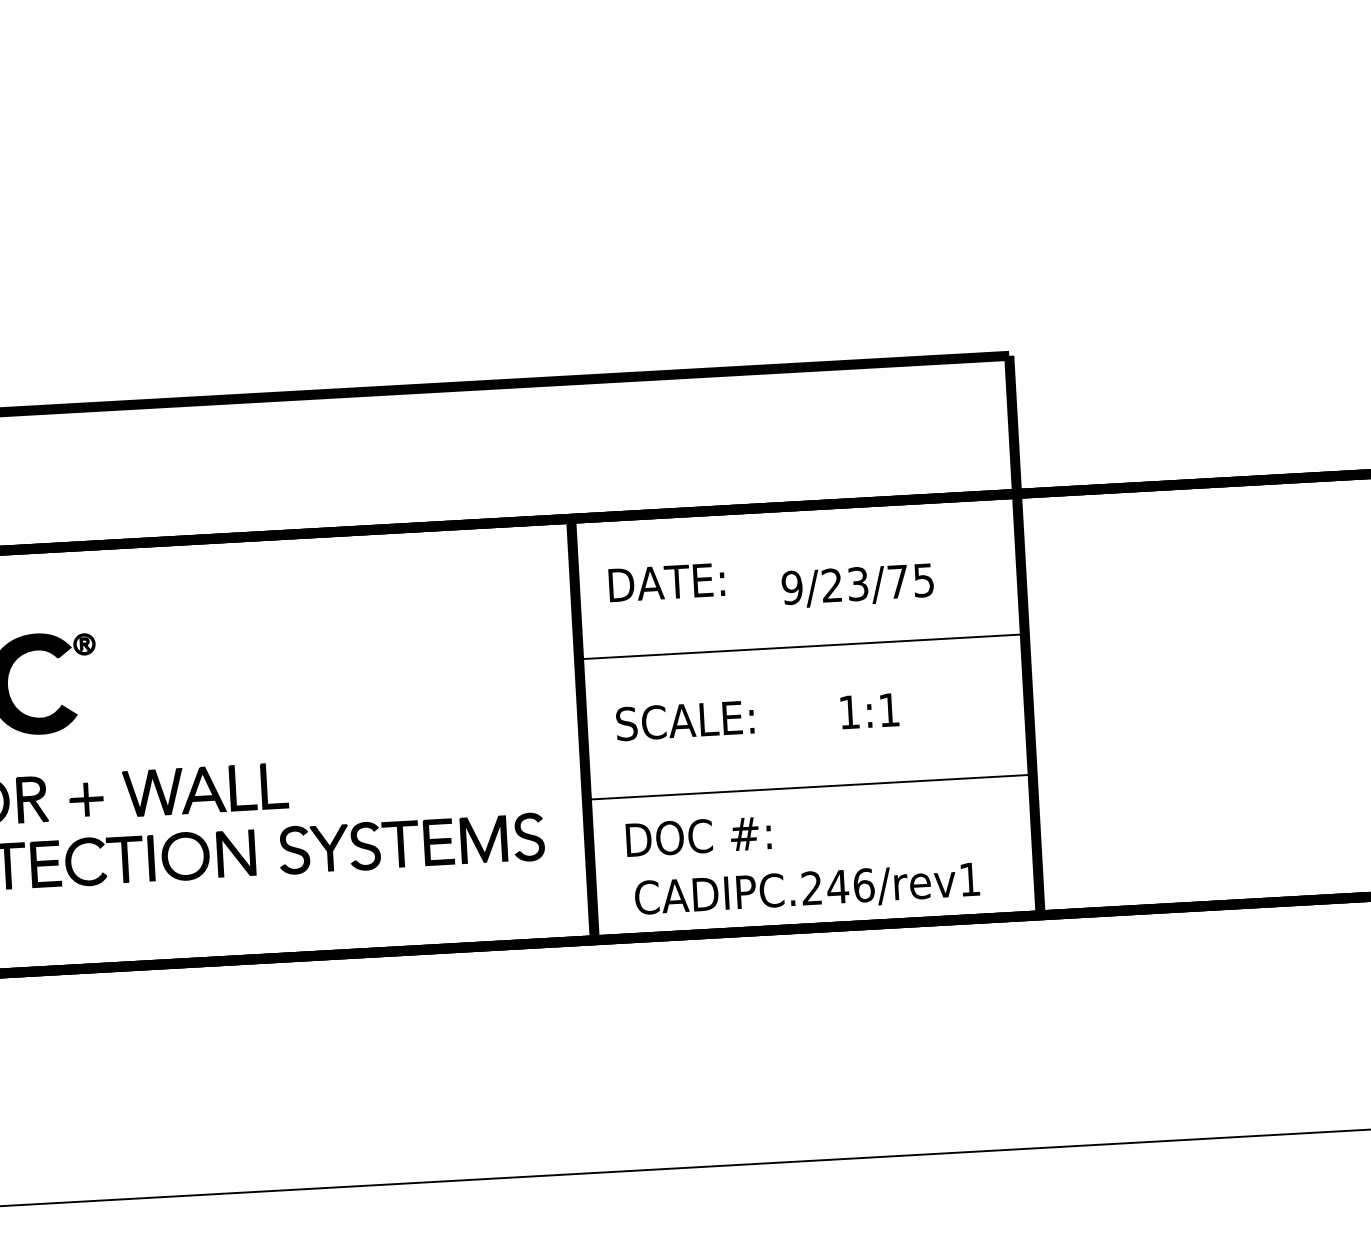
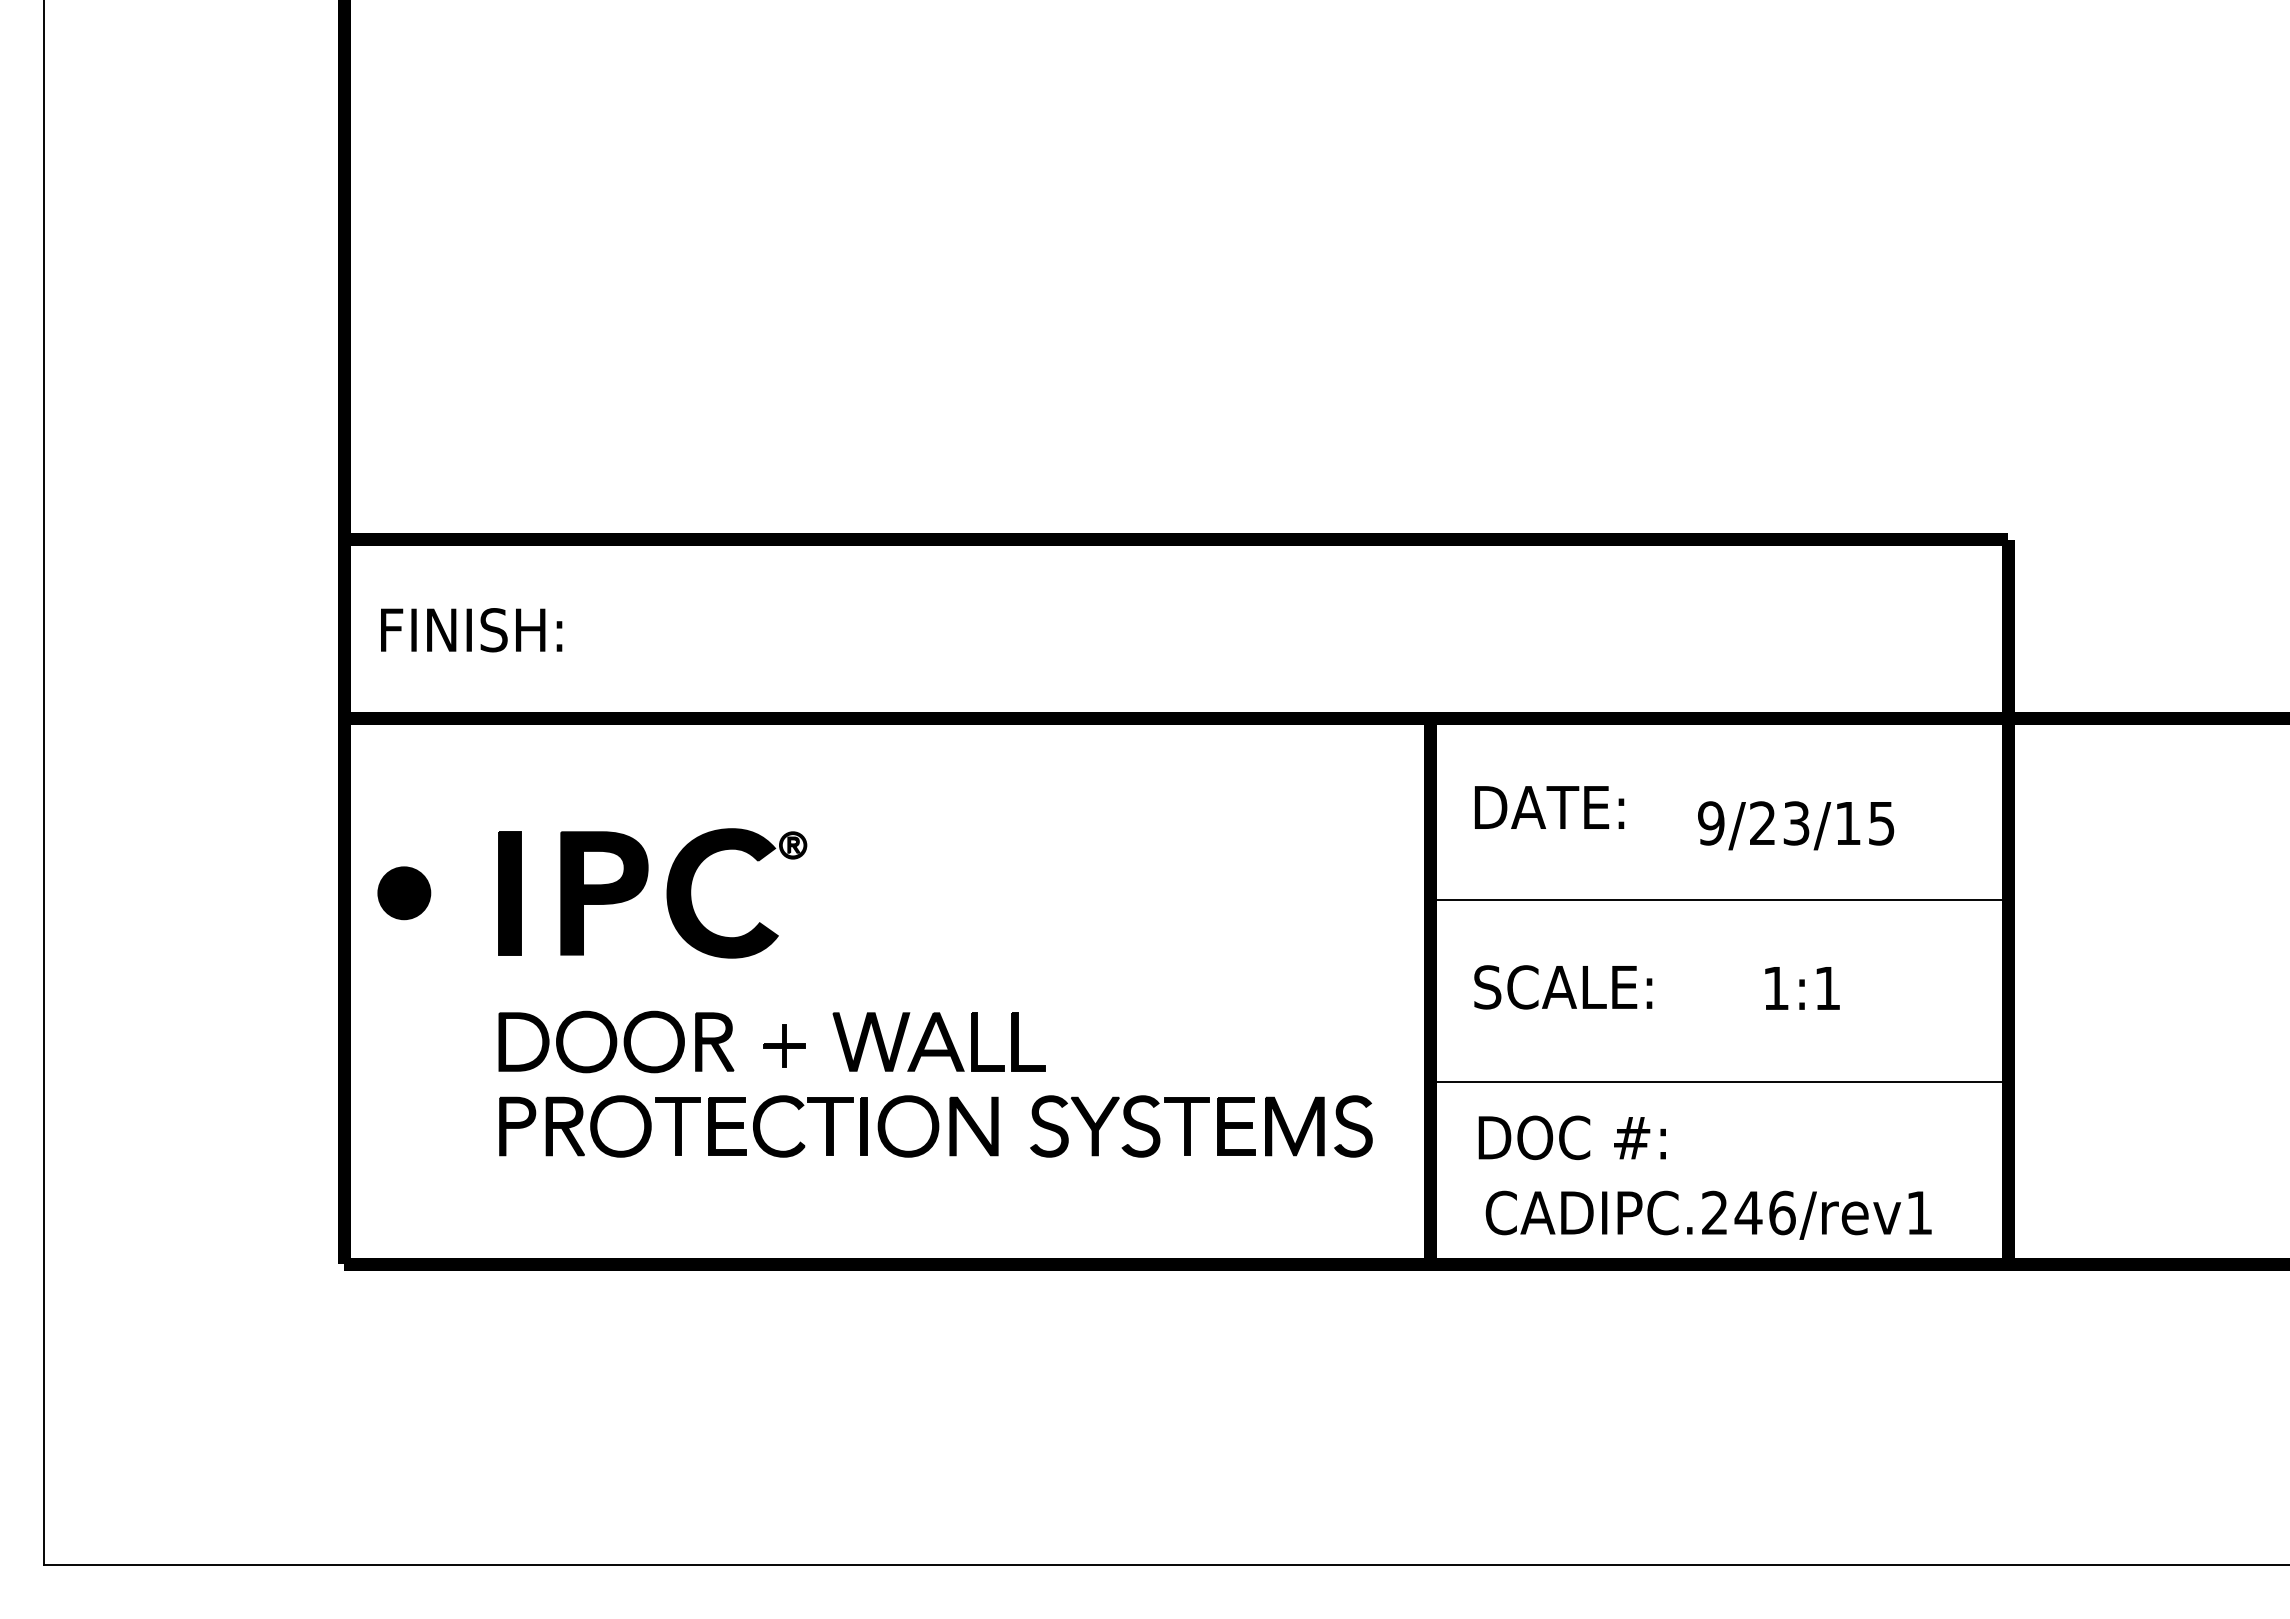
text: (897, 581) -> (1847, 823), 9/23/75 -> 9/23/15

